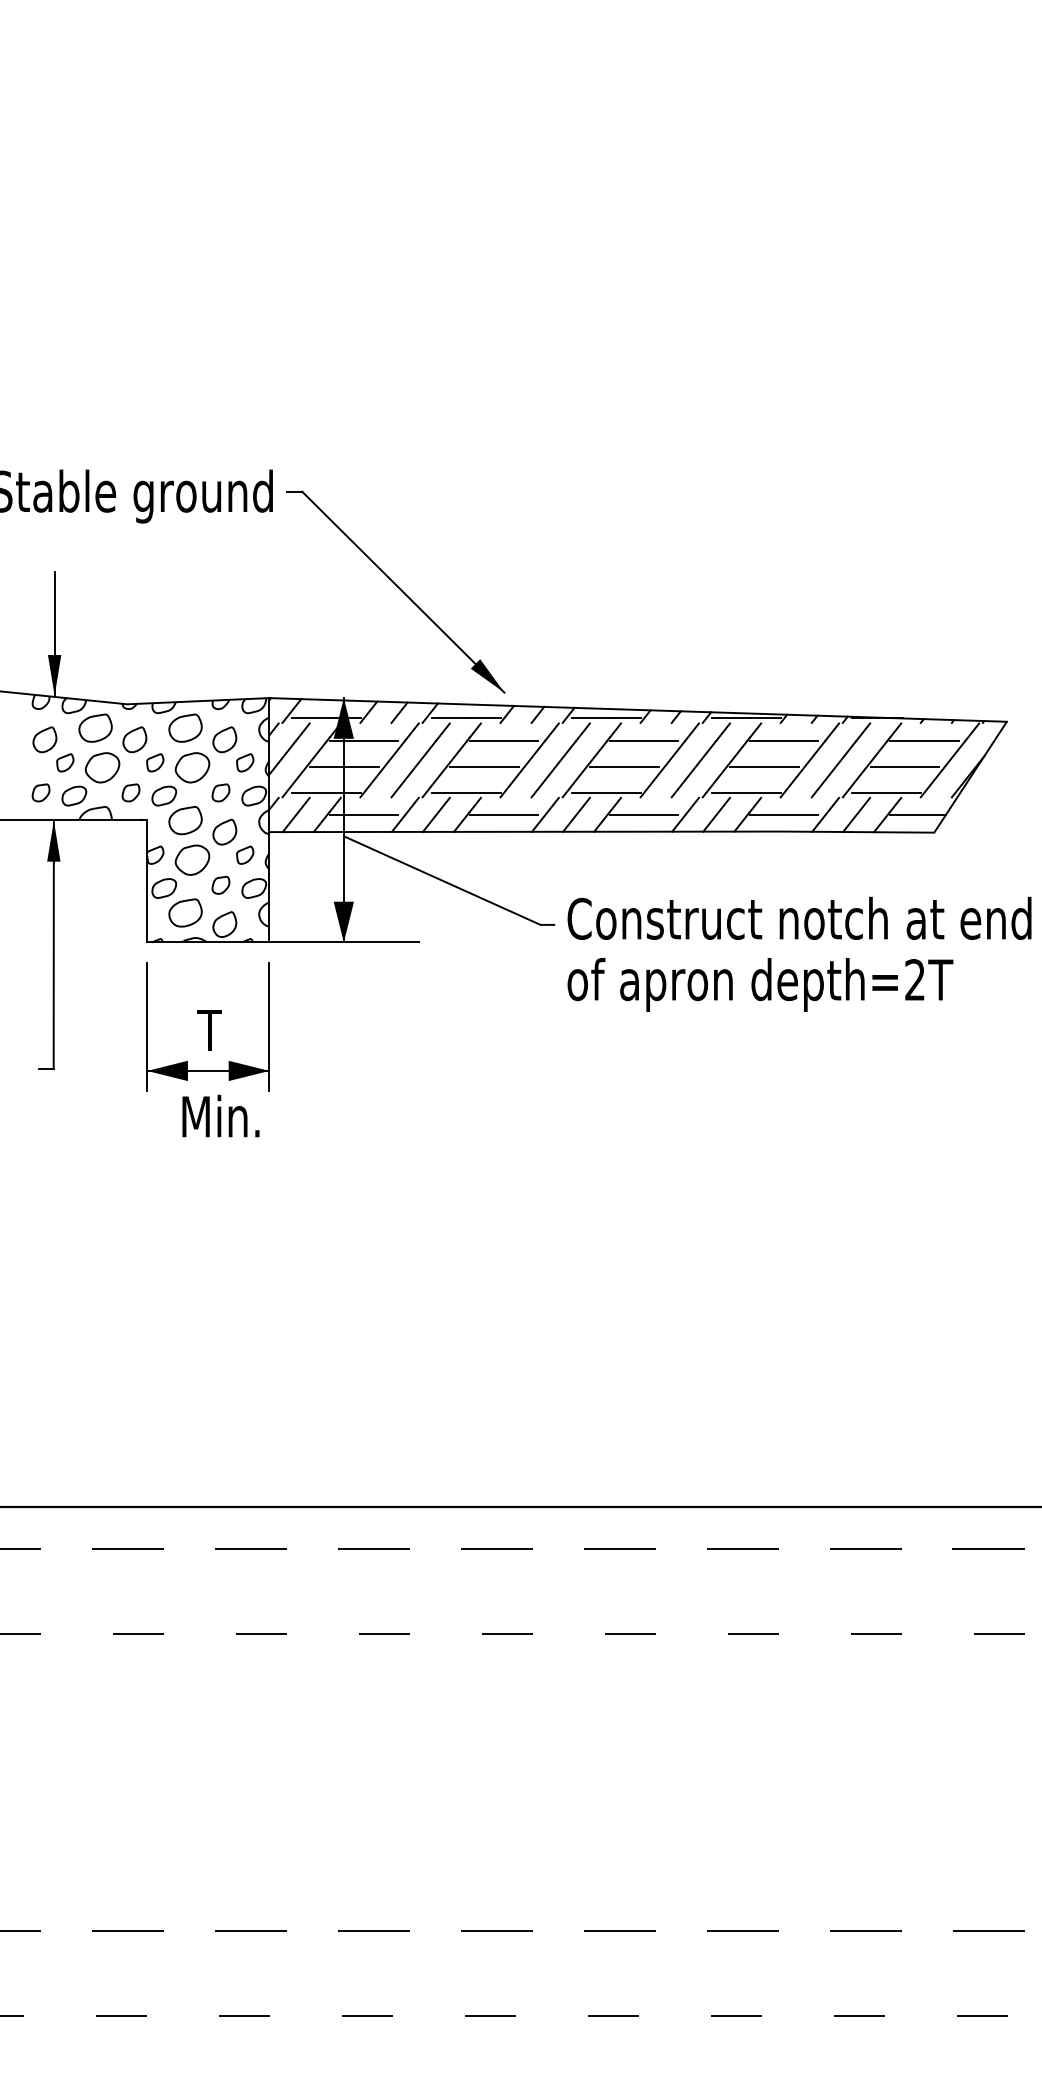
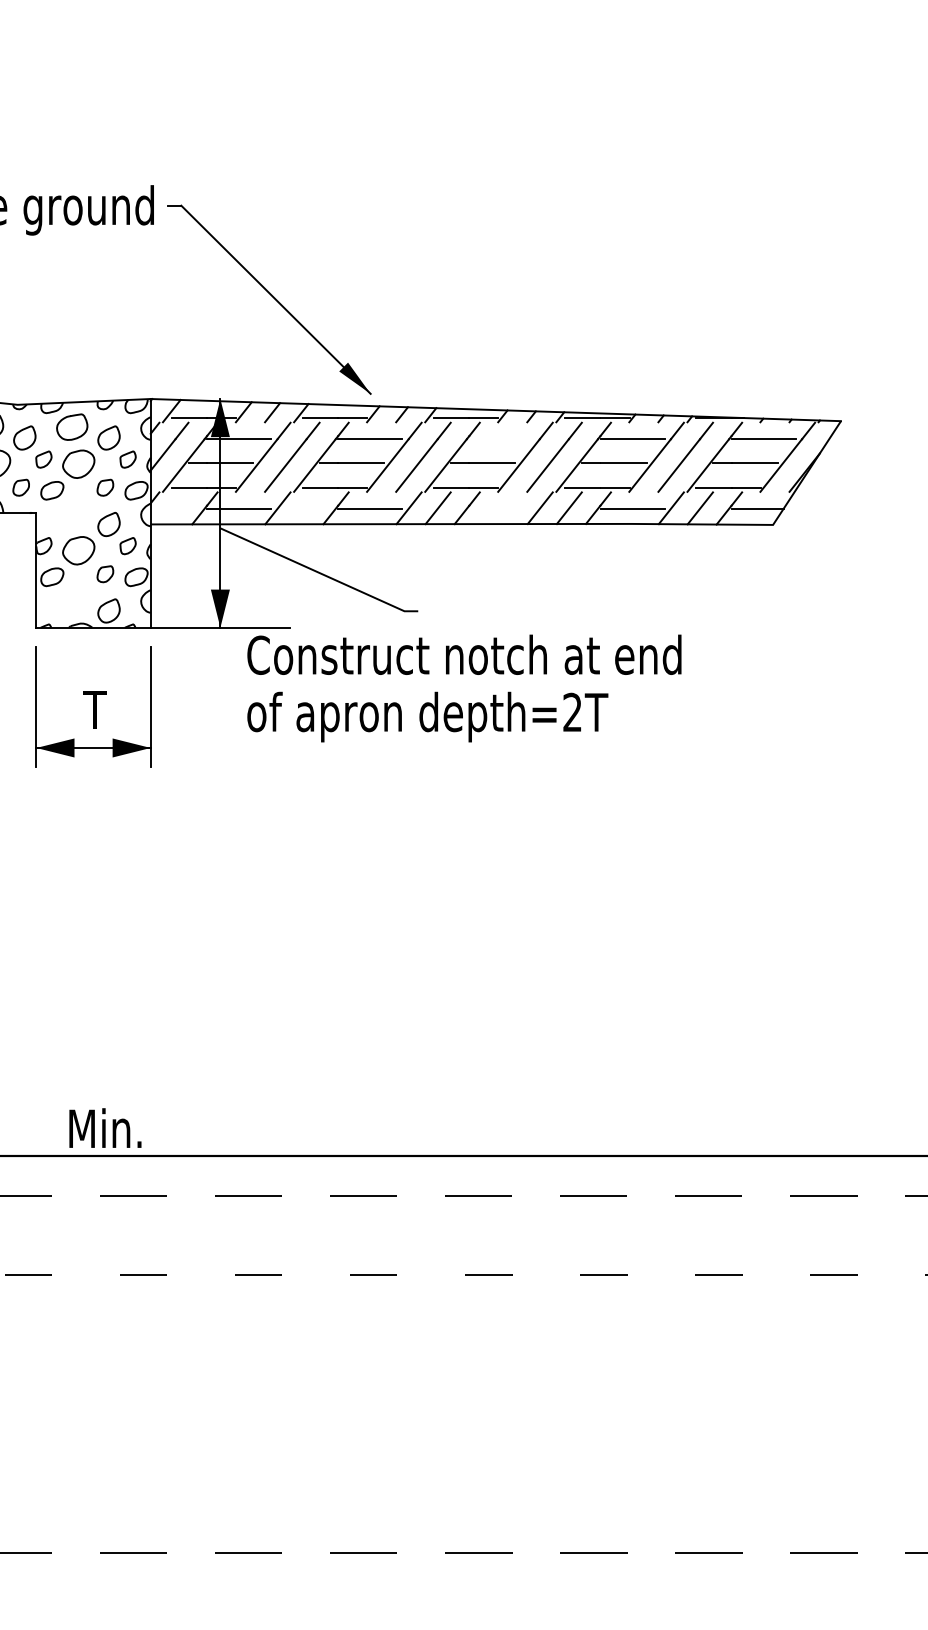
line: (643, 741) -> (500, 439), removed
curve: (181, 810) -> (68, 504), removed
line: (295, 814) -> (175, 507), removed
line: (435, 814) -> (306, 507), removed
line: (643, 815) -> (500, 508), removed
curve: (183, 902) -> (70, 590), removed
text: (799, 953) -> (464, 687), moved
text: (220, 1115) -> (104, 1127), moved

